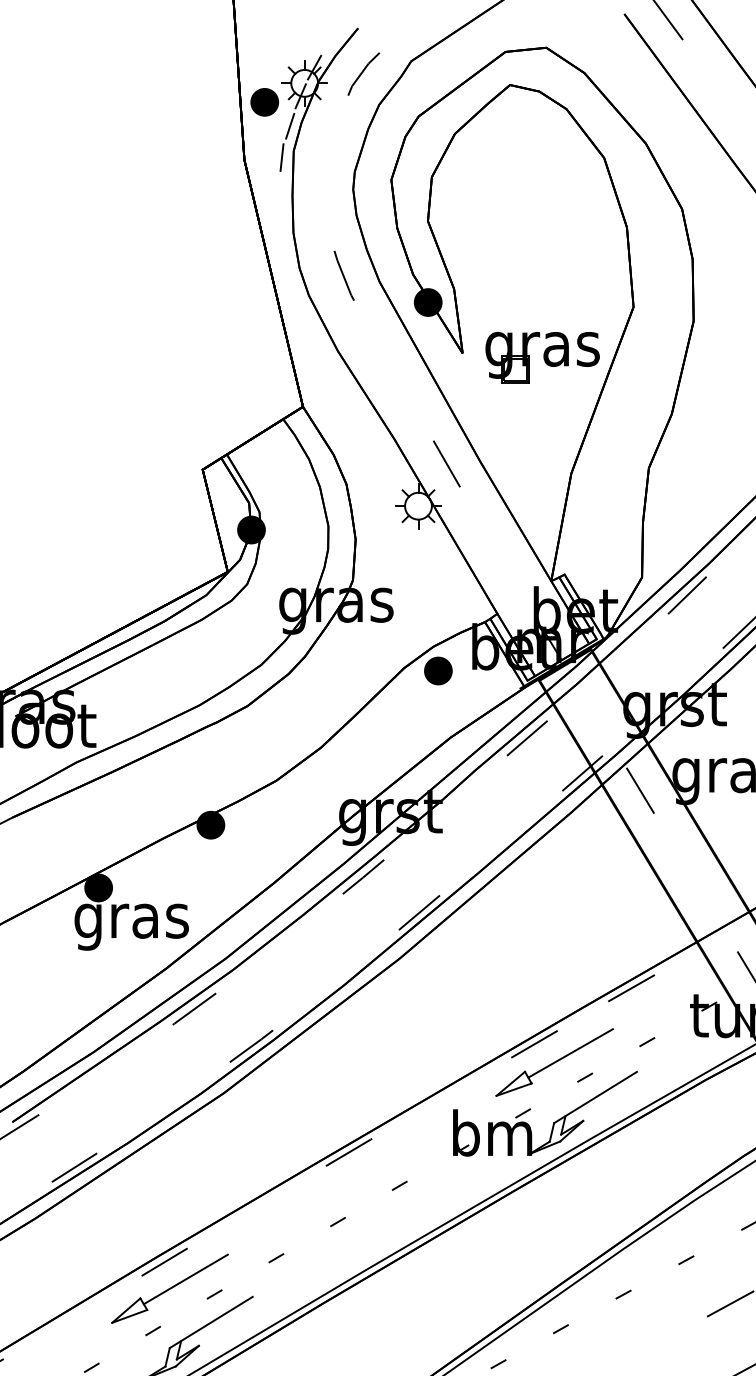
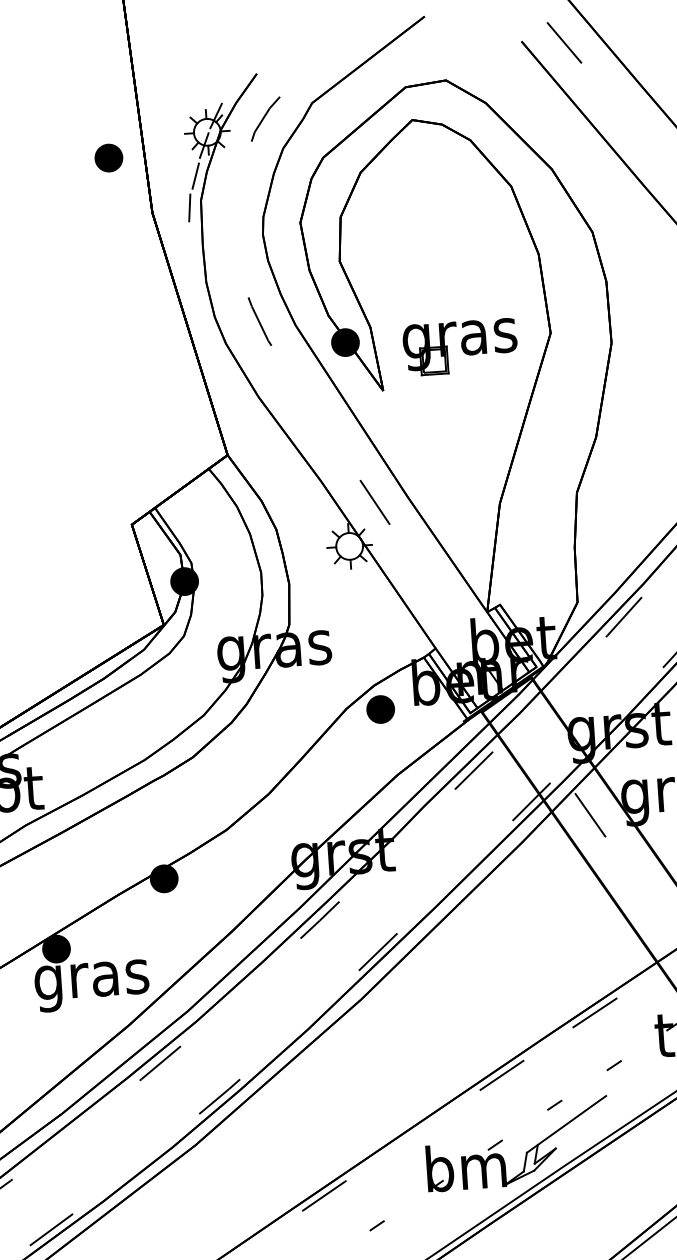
part: (264, 102) -> (108, 158), moved
part: (542, 357) -> (460, 346), moved
part: (554, 1062) -> (523, 1092), removed

